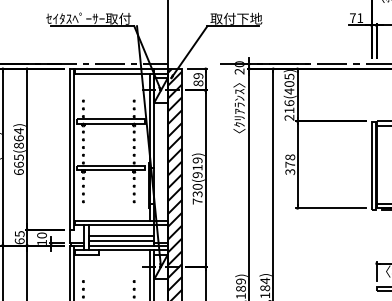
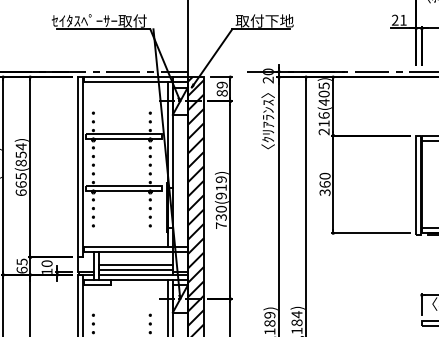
text: (352, 17) -> (394, 19), 71 -> 21
text: (18, 138) -> (20, 155), 665(864) -> 665(854)
text: (290, 160) -> (325, 179), 378 -> 360

